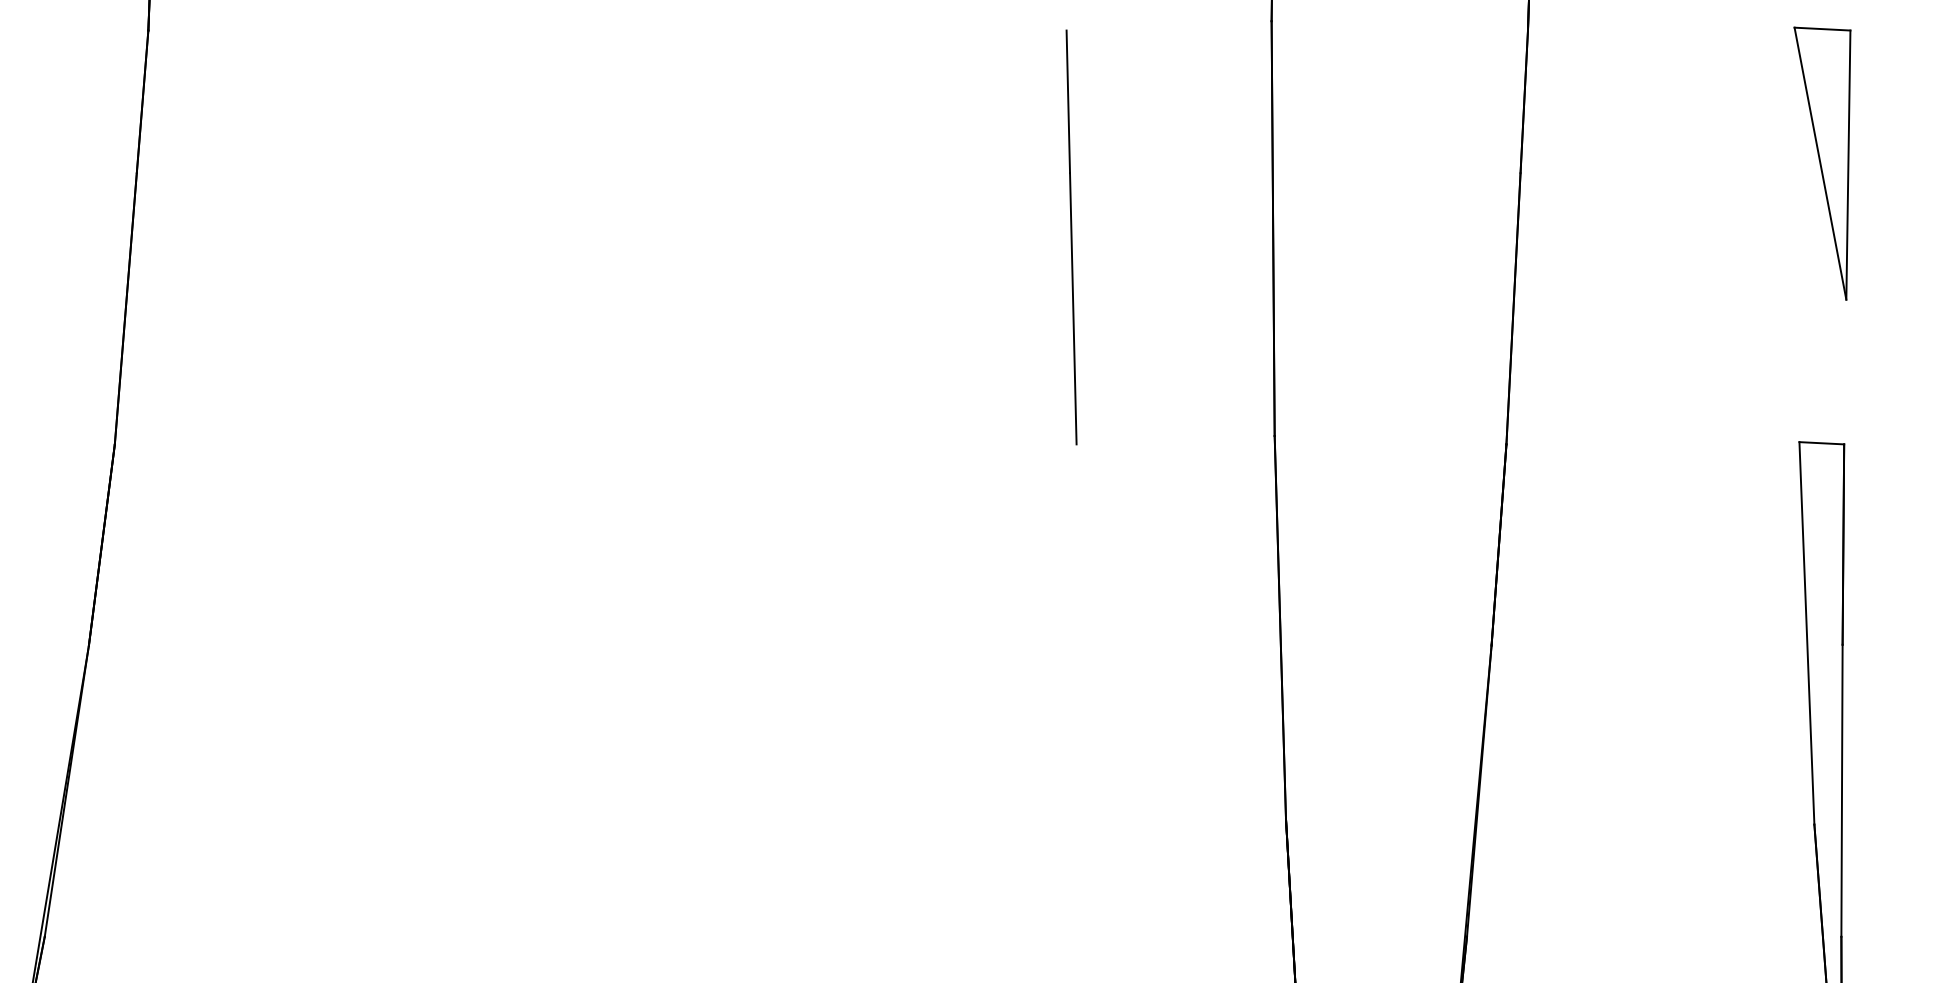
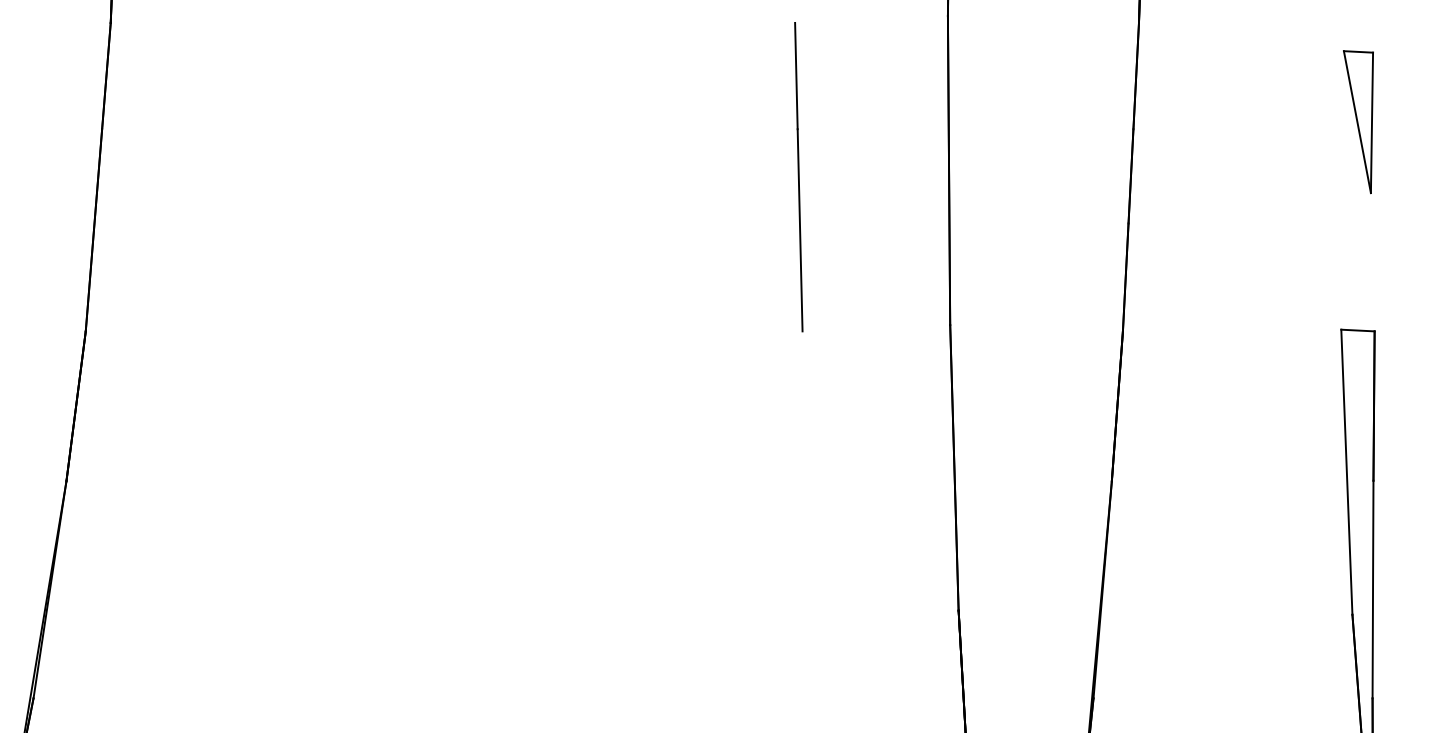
part: (1822, 163) -> (1358, 122), size x0.7

